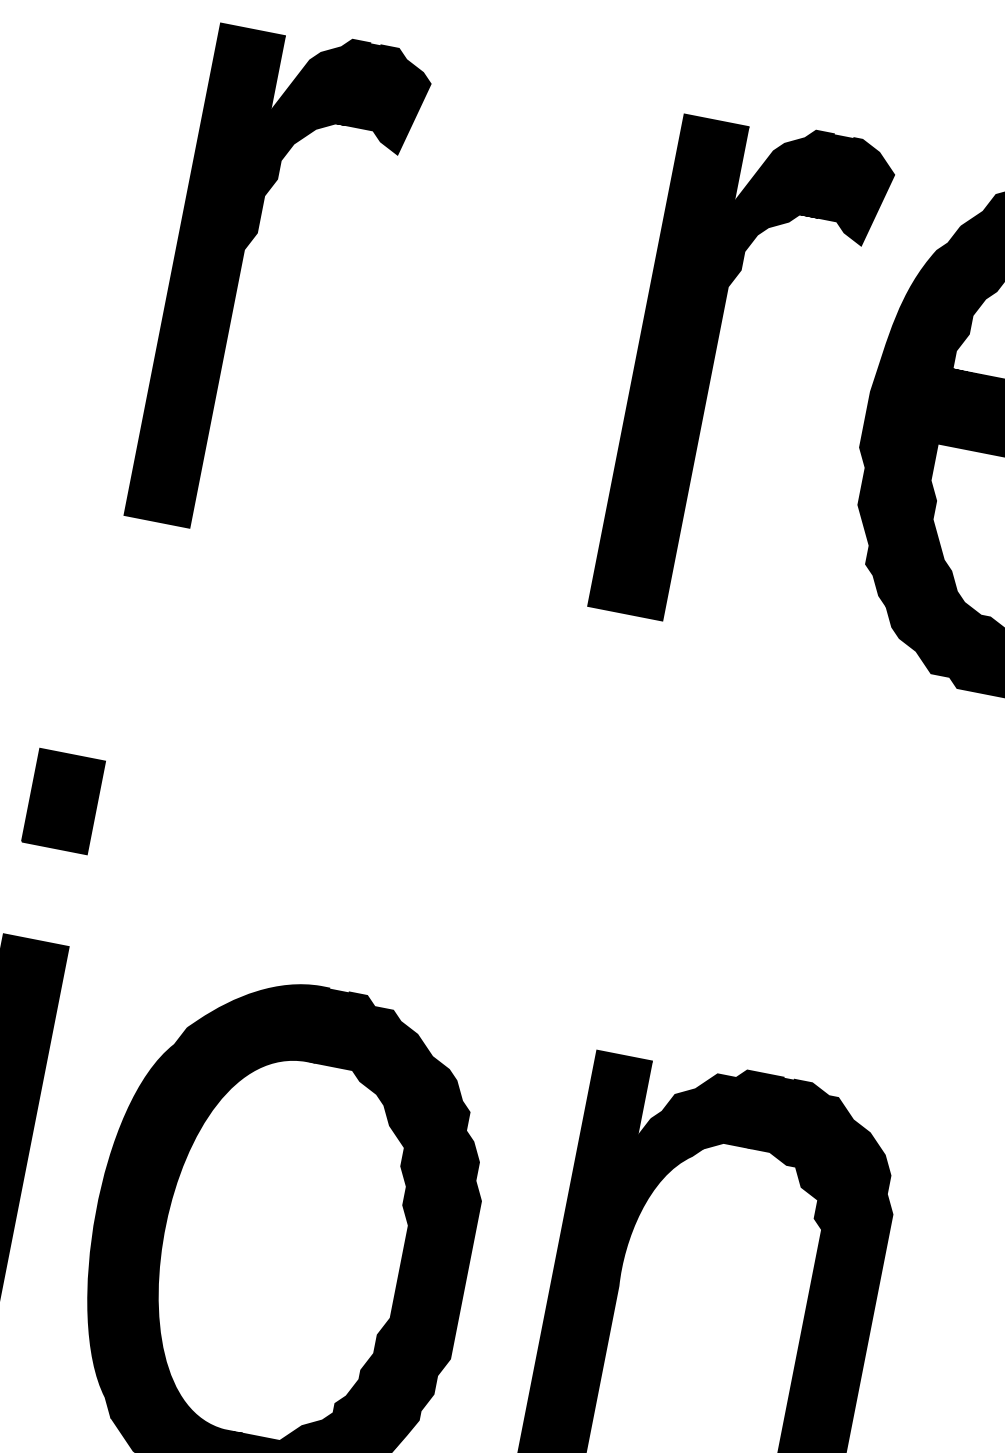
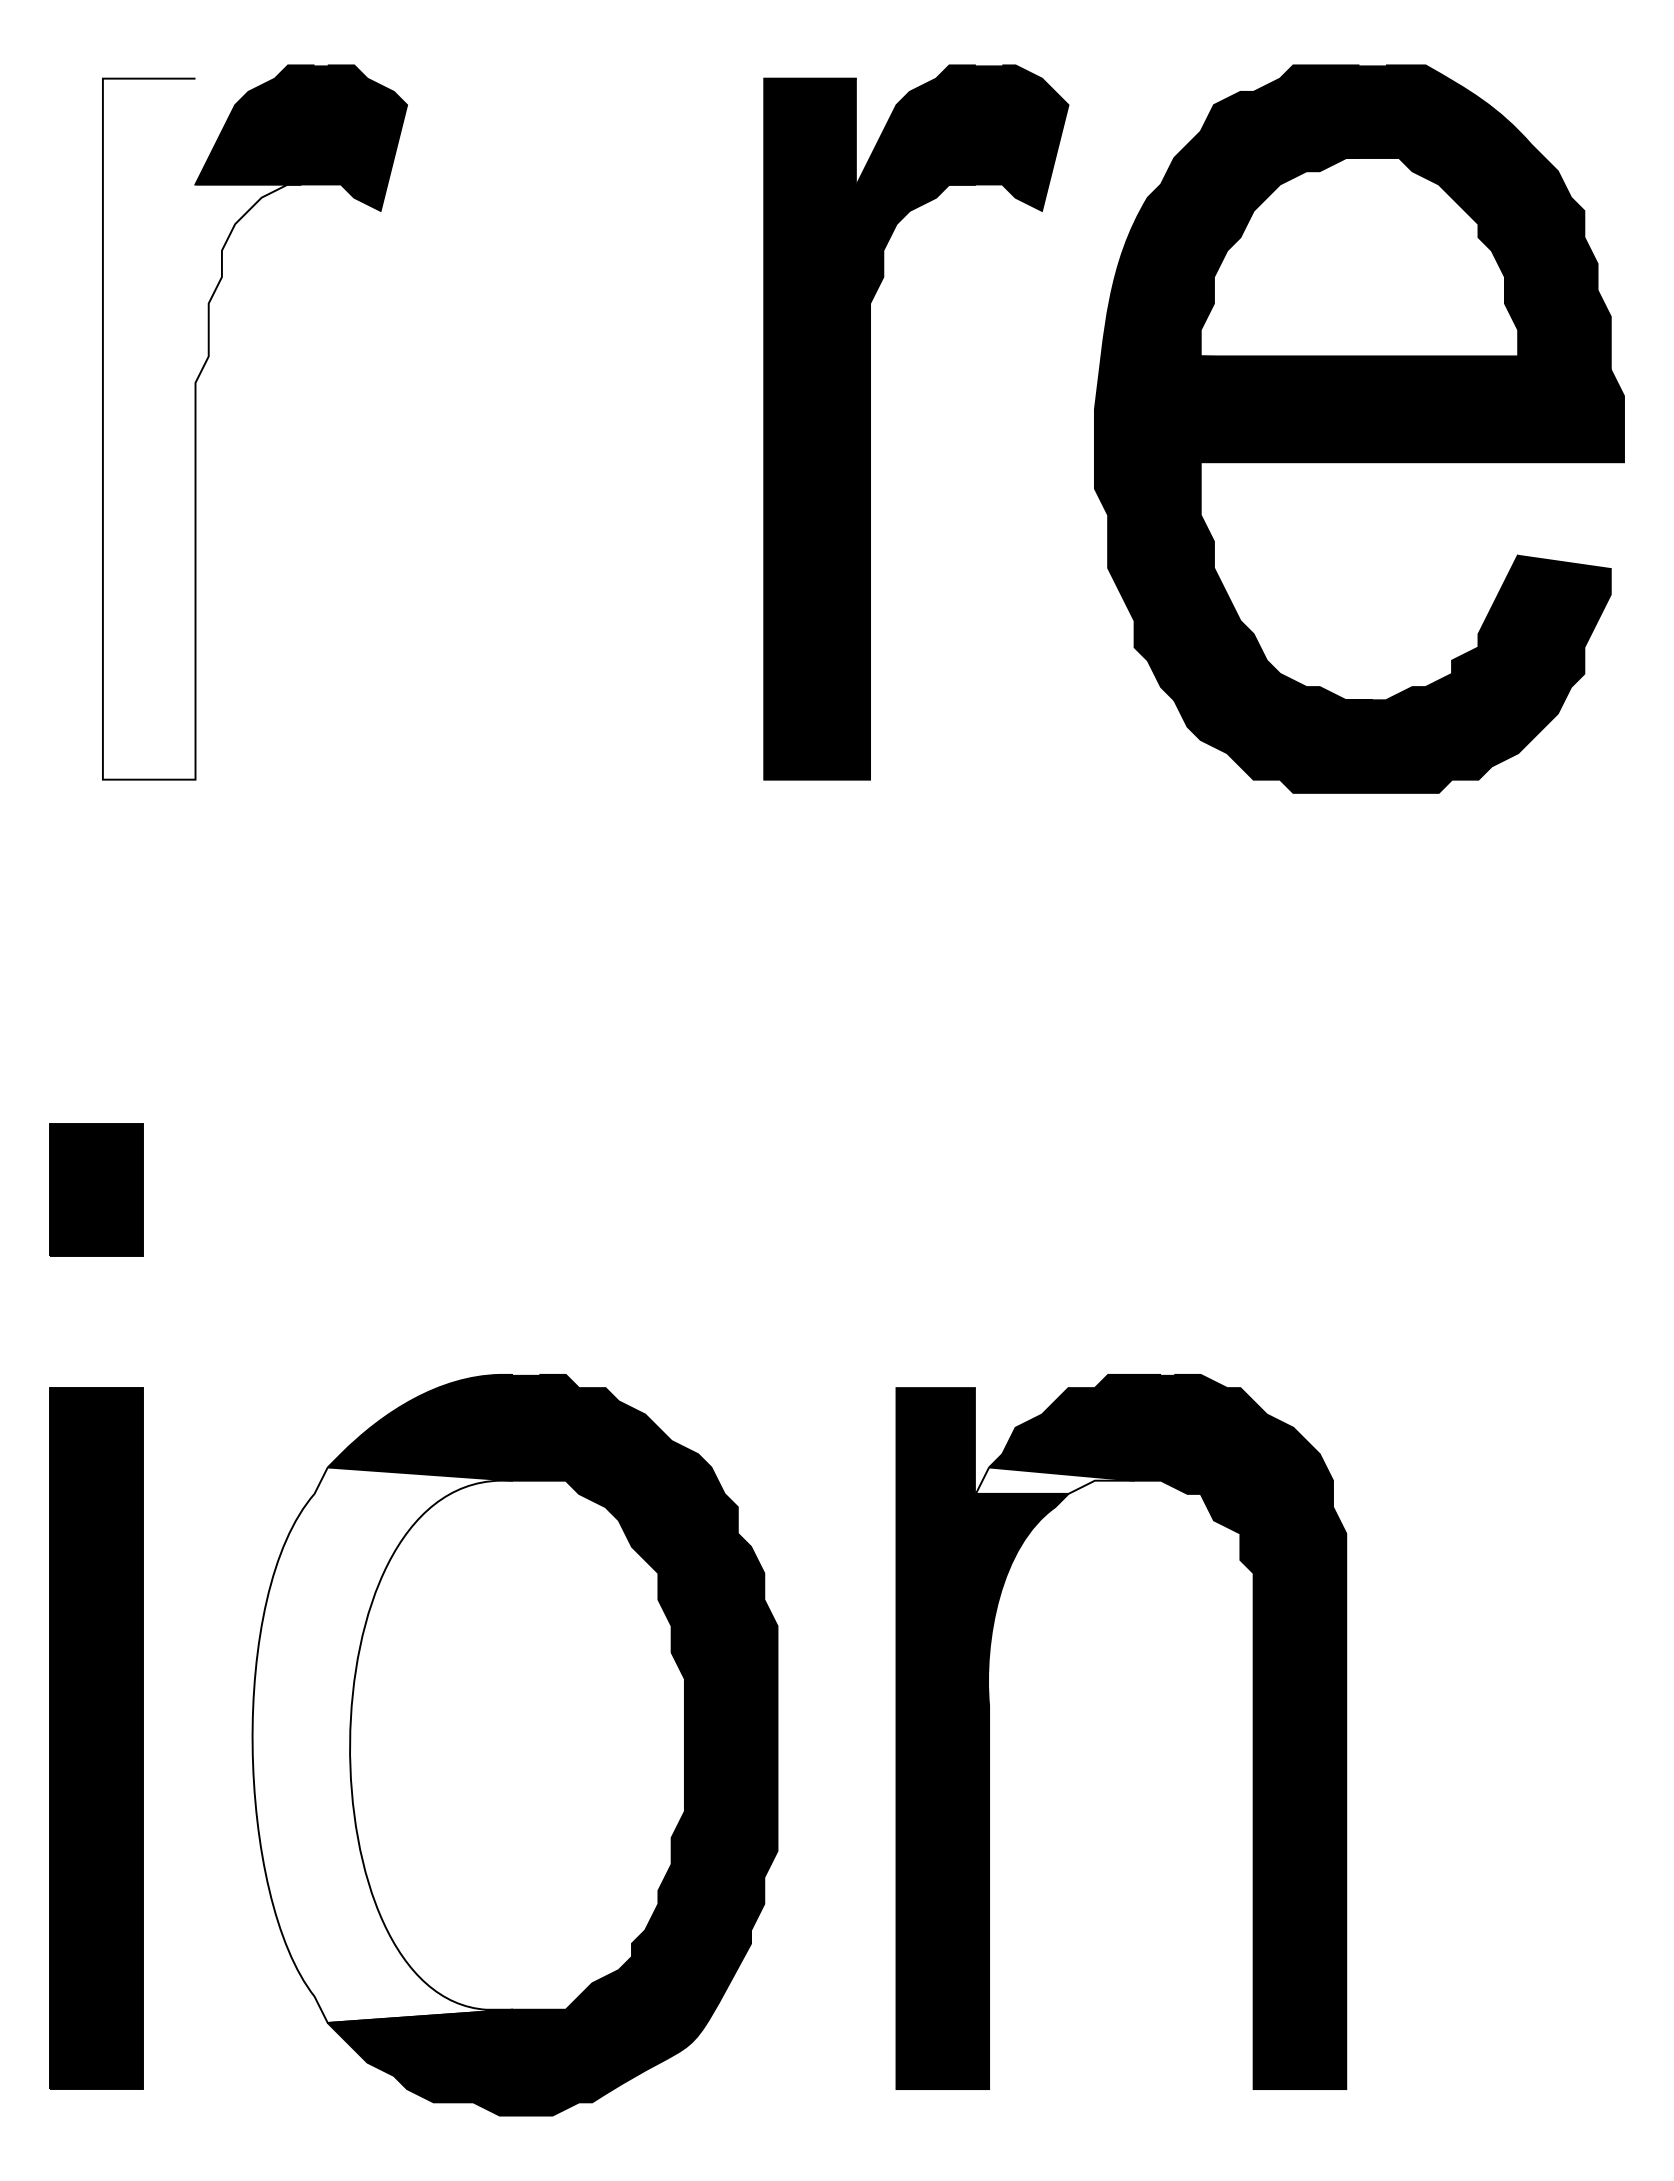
fill: (241, 282) -> (201, 428), removed
fill: (695, 1137) -> (1054, 1480), removed
fill: (187, 1229) -> (382, 1744), removed

